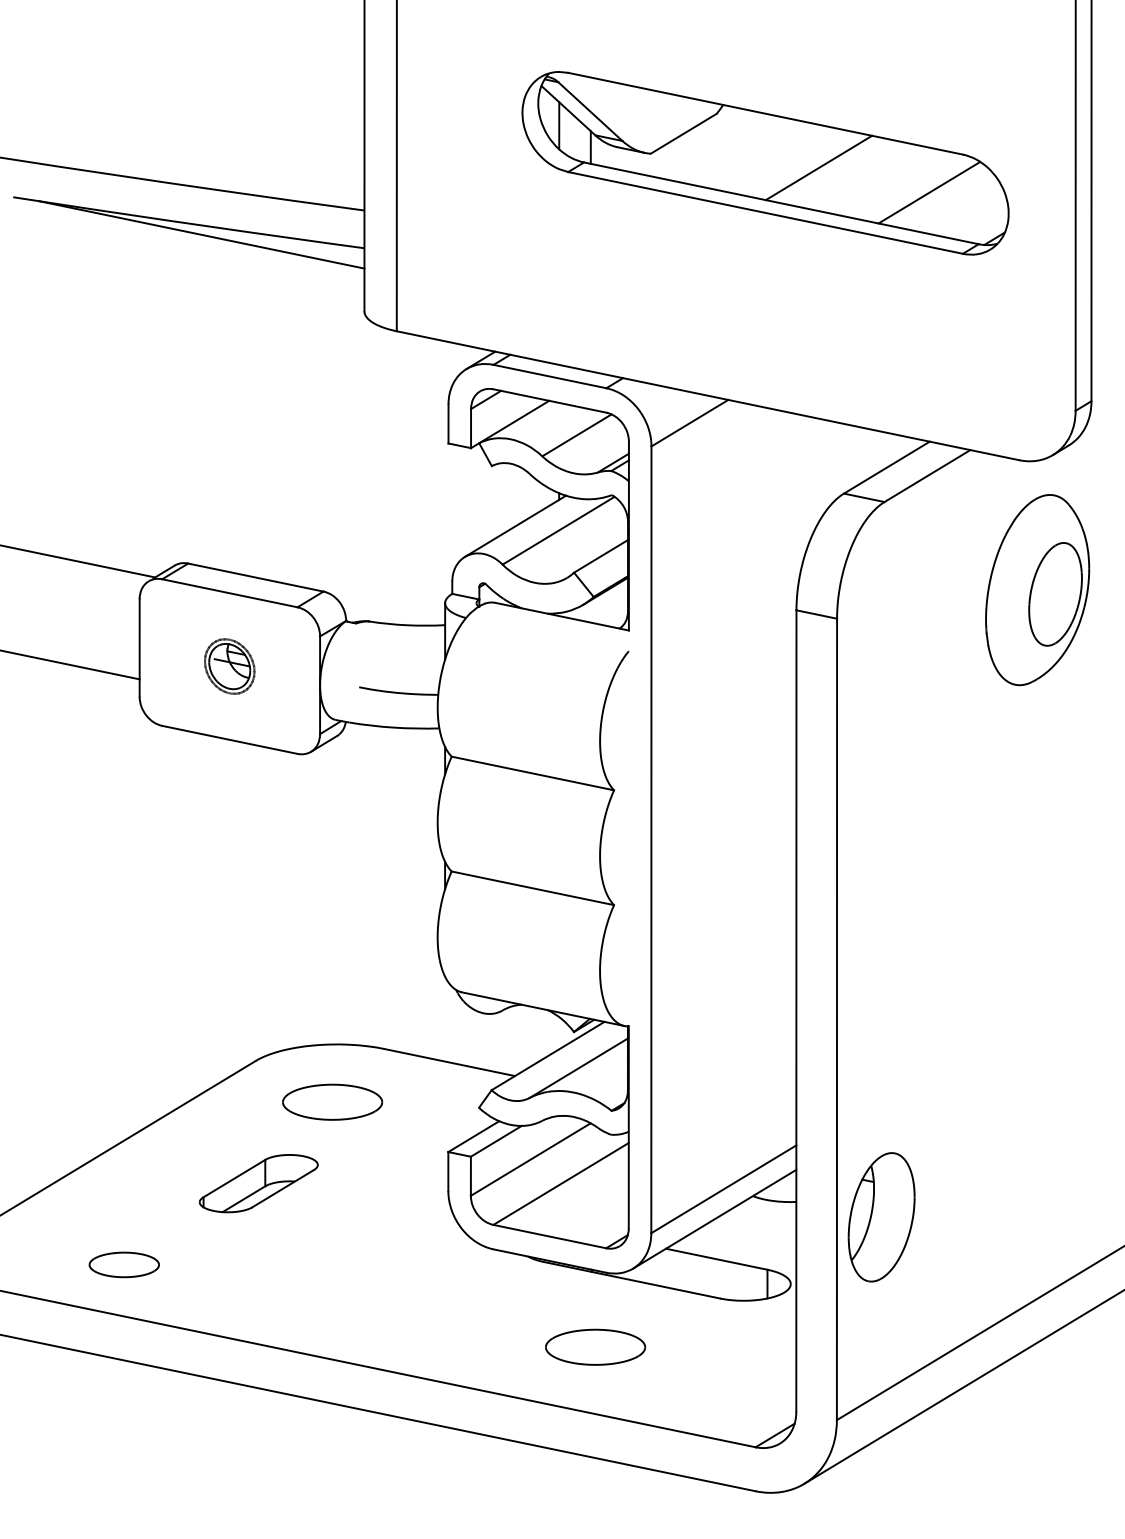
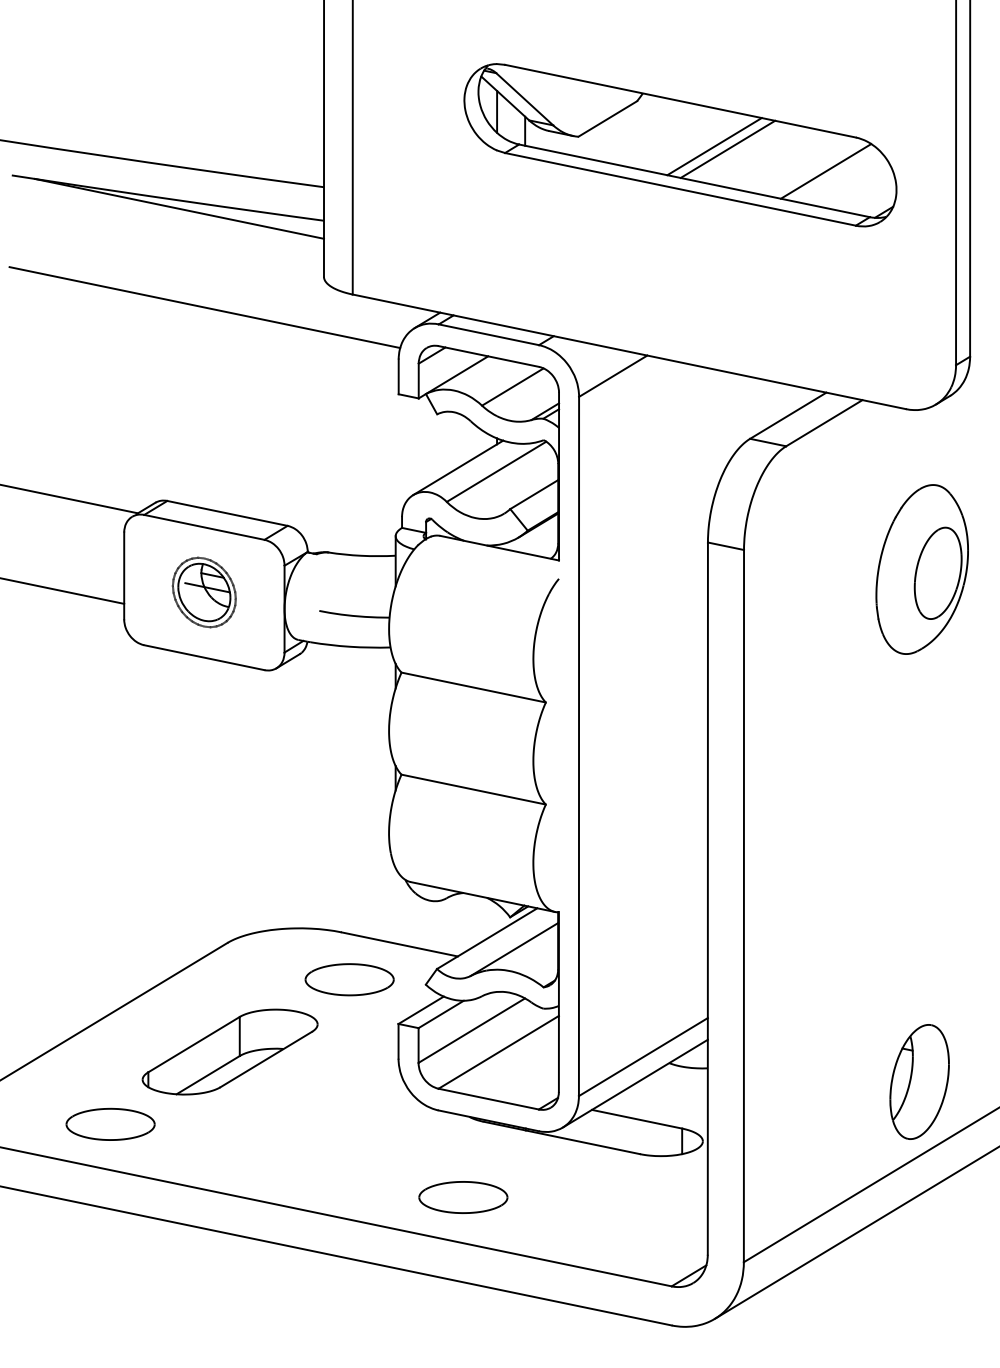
line: (803, 164) -> (714, 146), added
line: (230, 345) -> (204, 307), added
part: (1036, 590) -> (921, 569), moved
part: (228, 666) -> (203, 592), size x1.43
part: (332, 1101) -> (349, 979), moved
part: (258, 1183) -> (229, 1051), size x1.67
part: (881, 1216) -> (919, 1081), moved
part: (124, 1264) -> (110, 1123), size x1.43
part: (595, 1347) -> (463, 1197), moved

